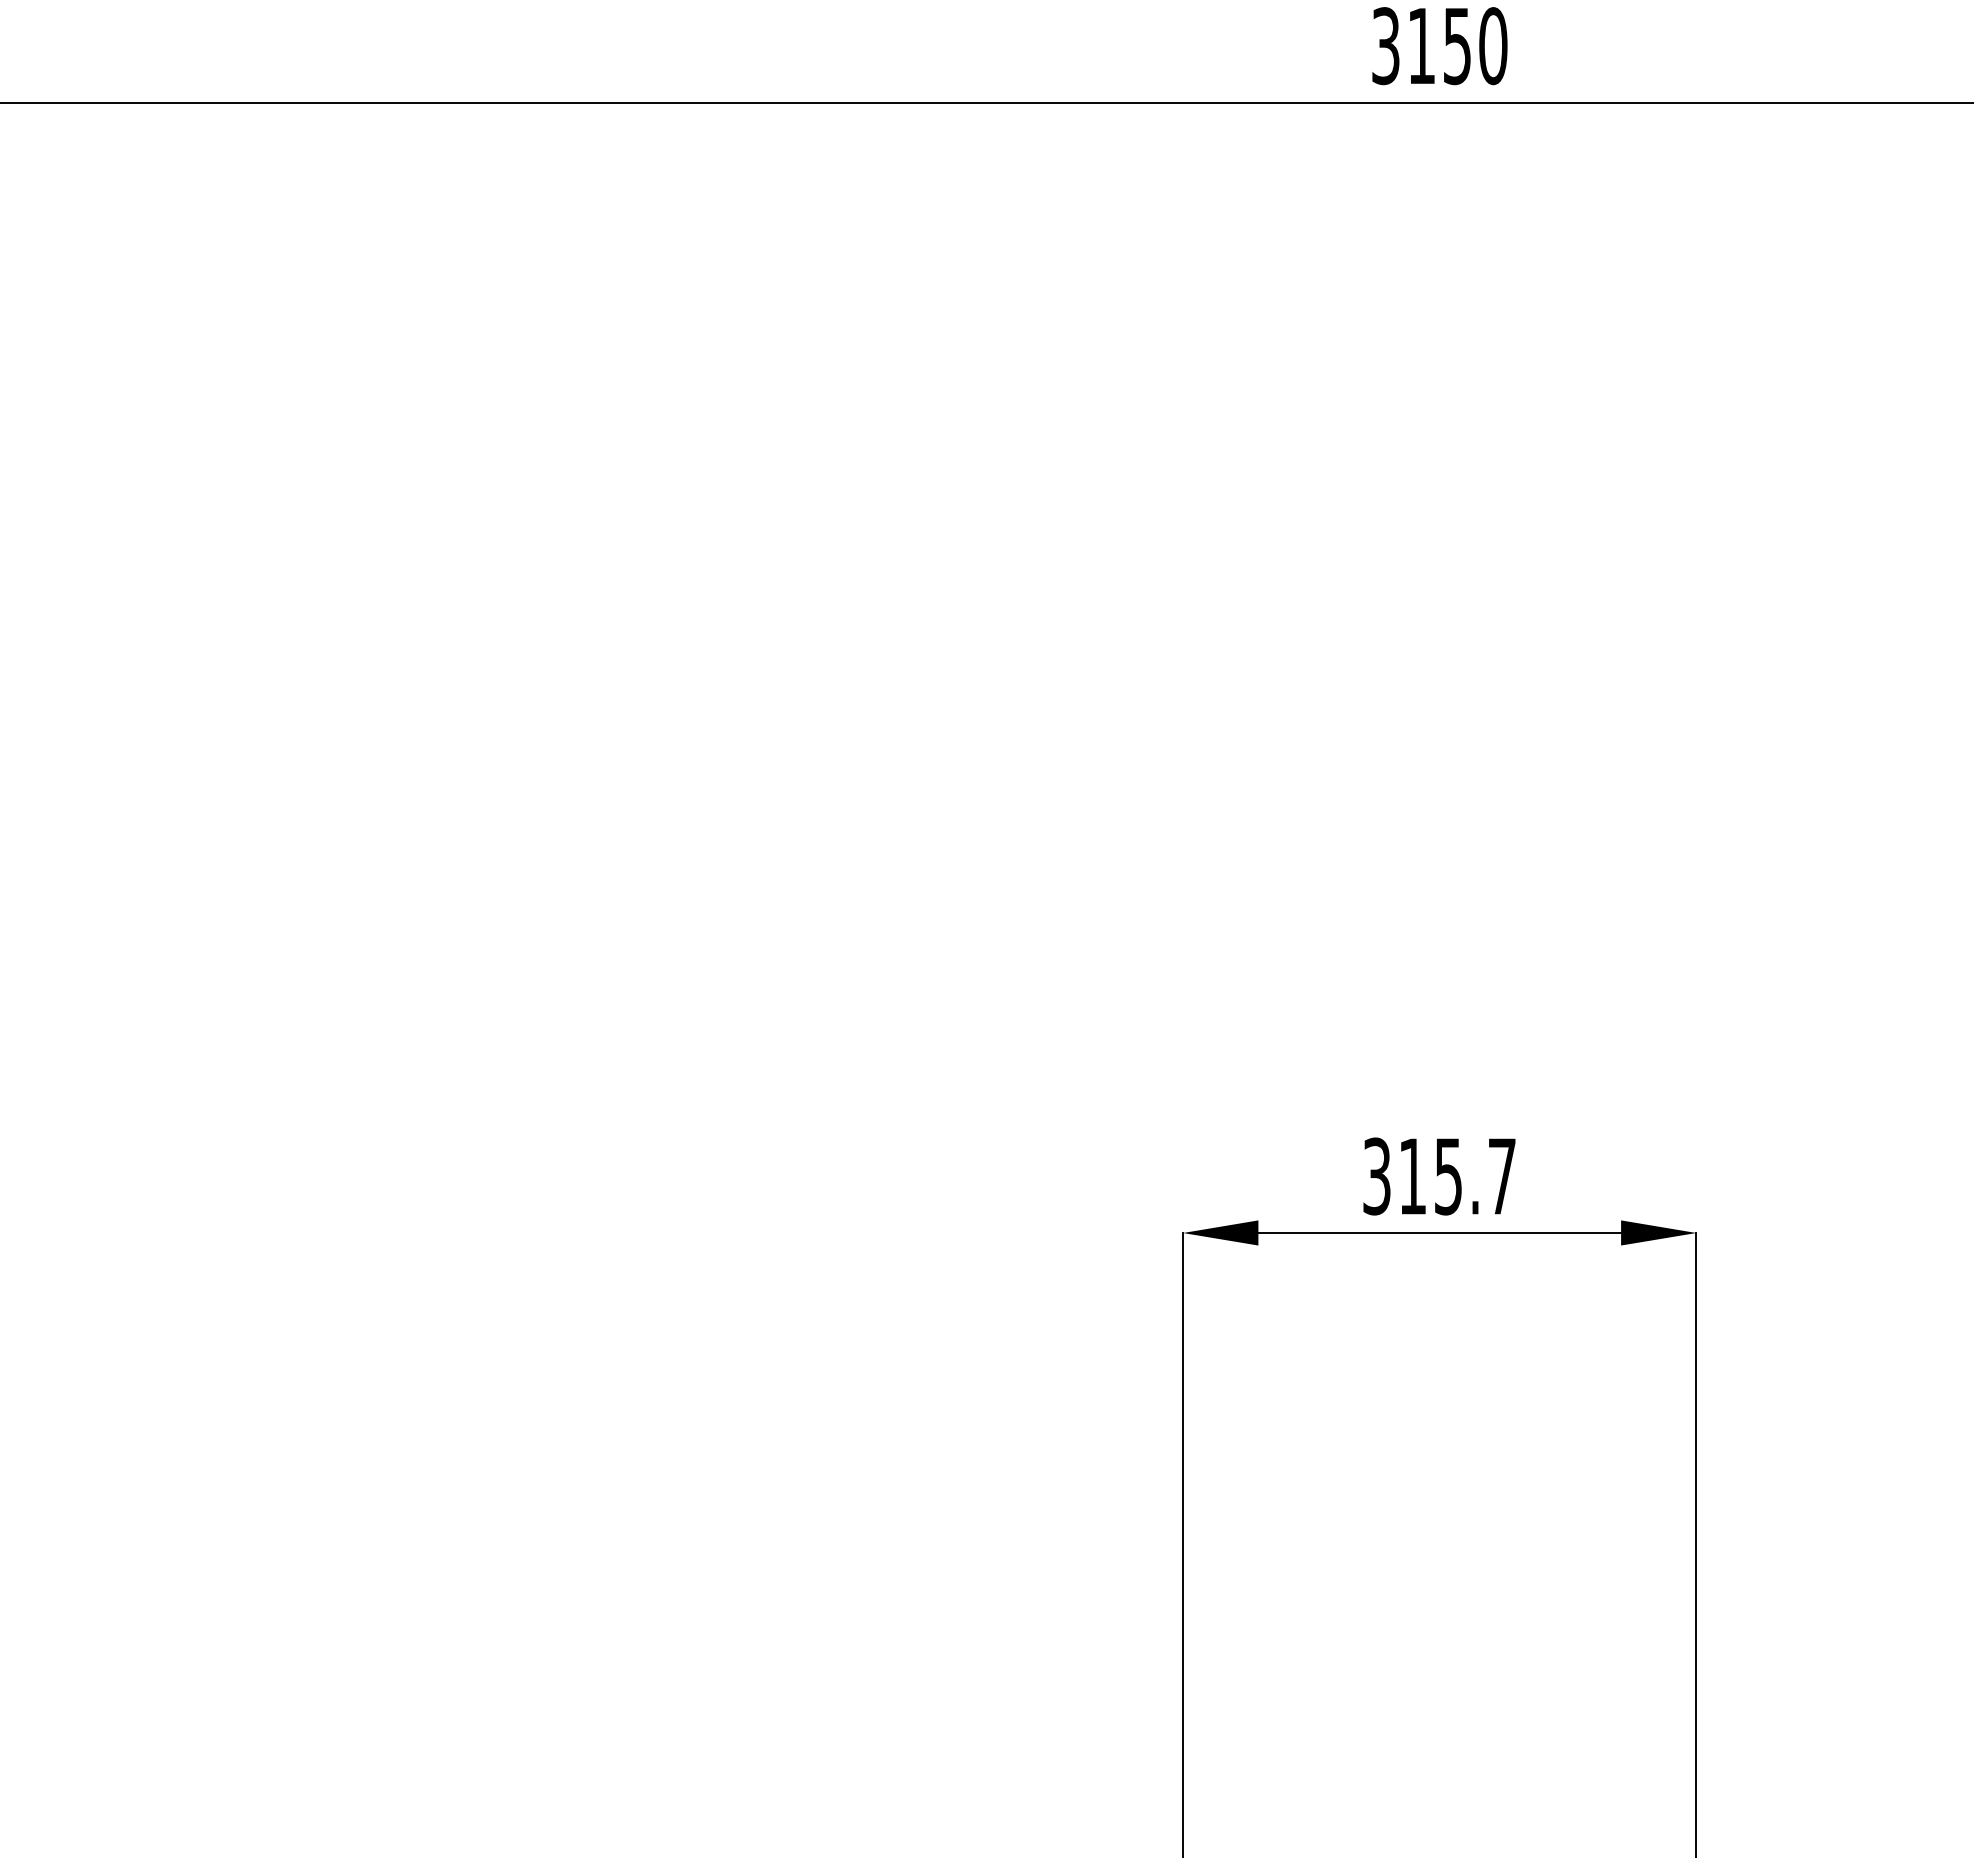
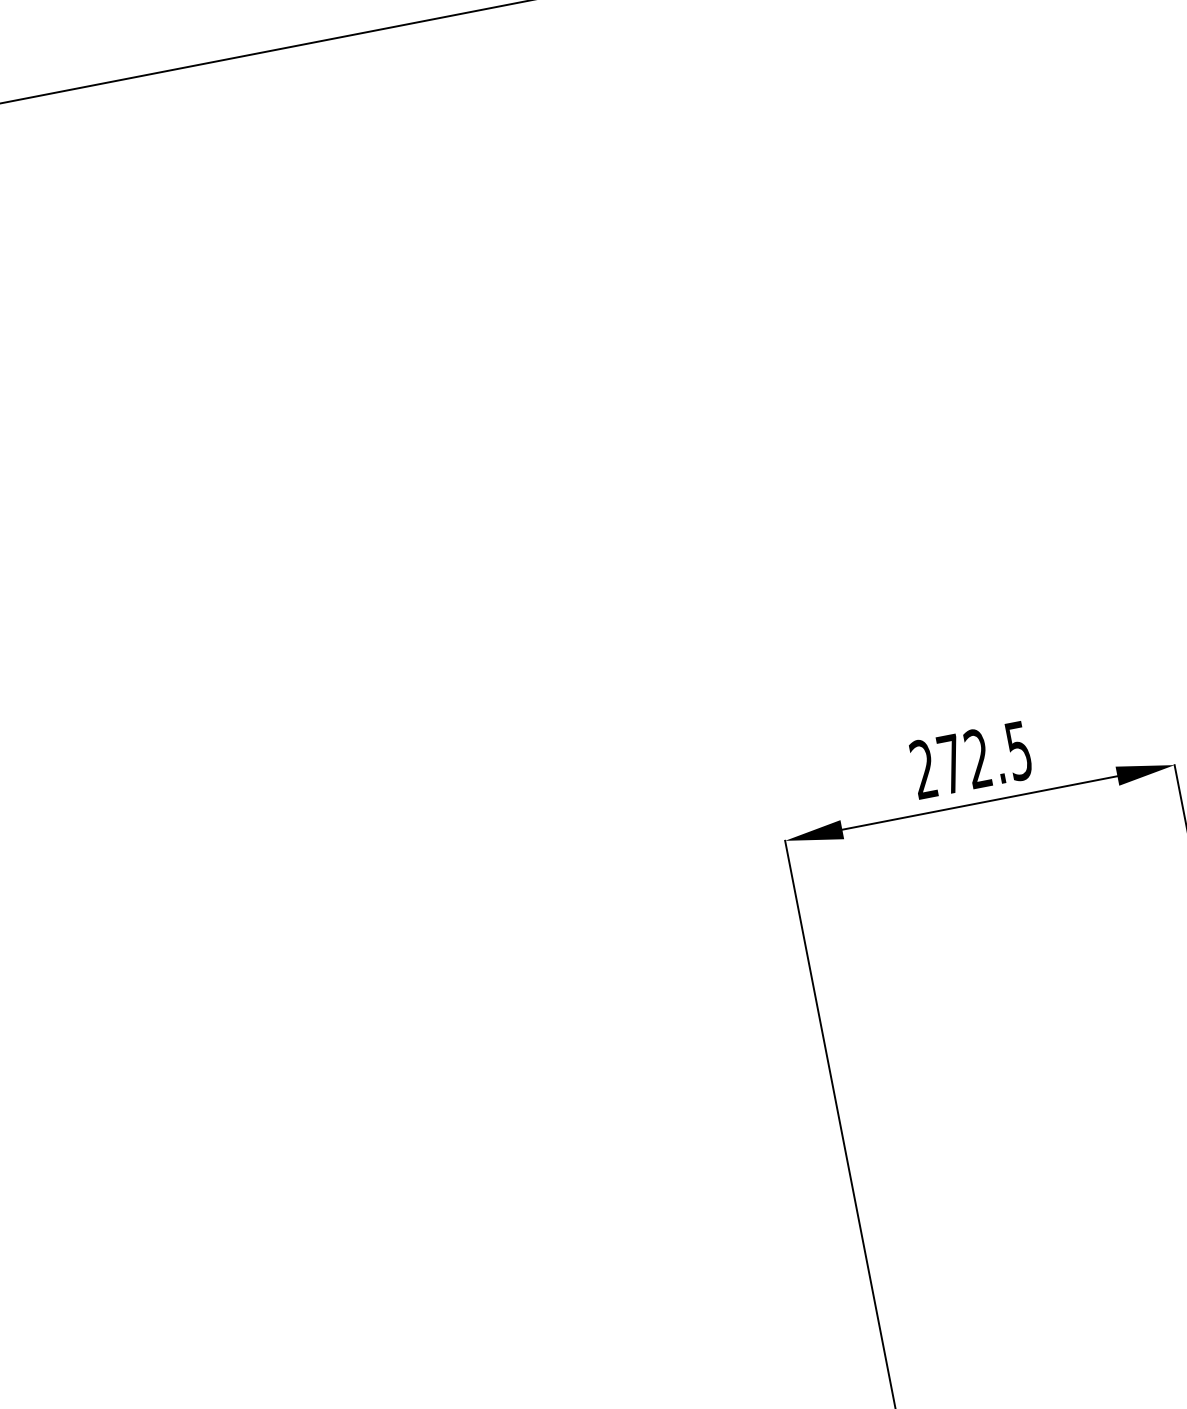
text: (1439, 1176) -> (971, 760), 315.7 -> 272.5

